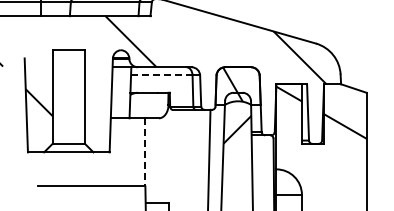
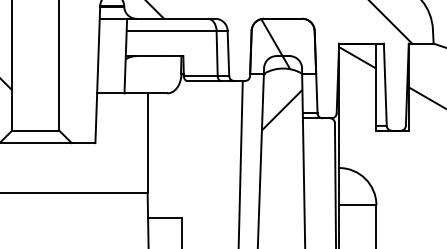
line: (161, 75) -> (171, 30), dashed -> solid
line: (145, 152) -> (147, 143), dashed -> solid

